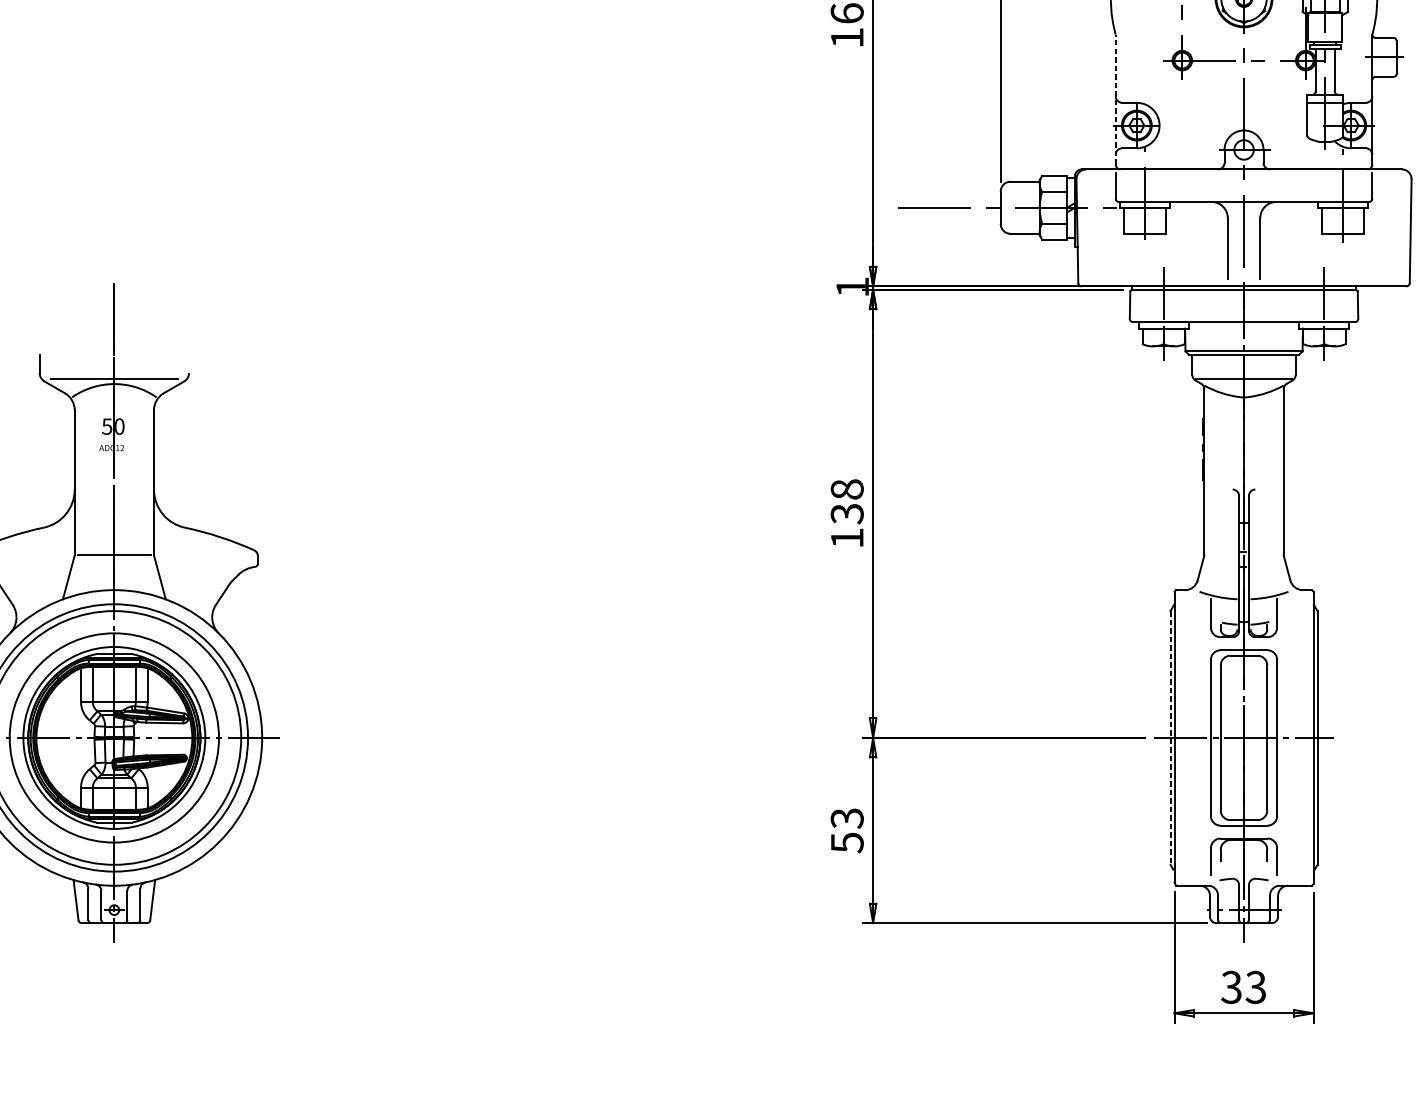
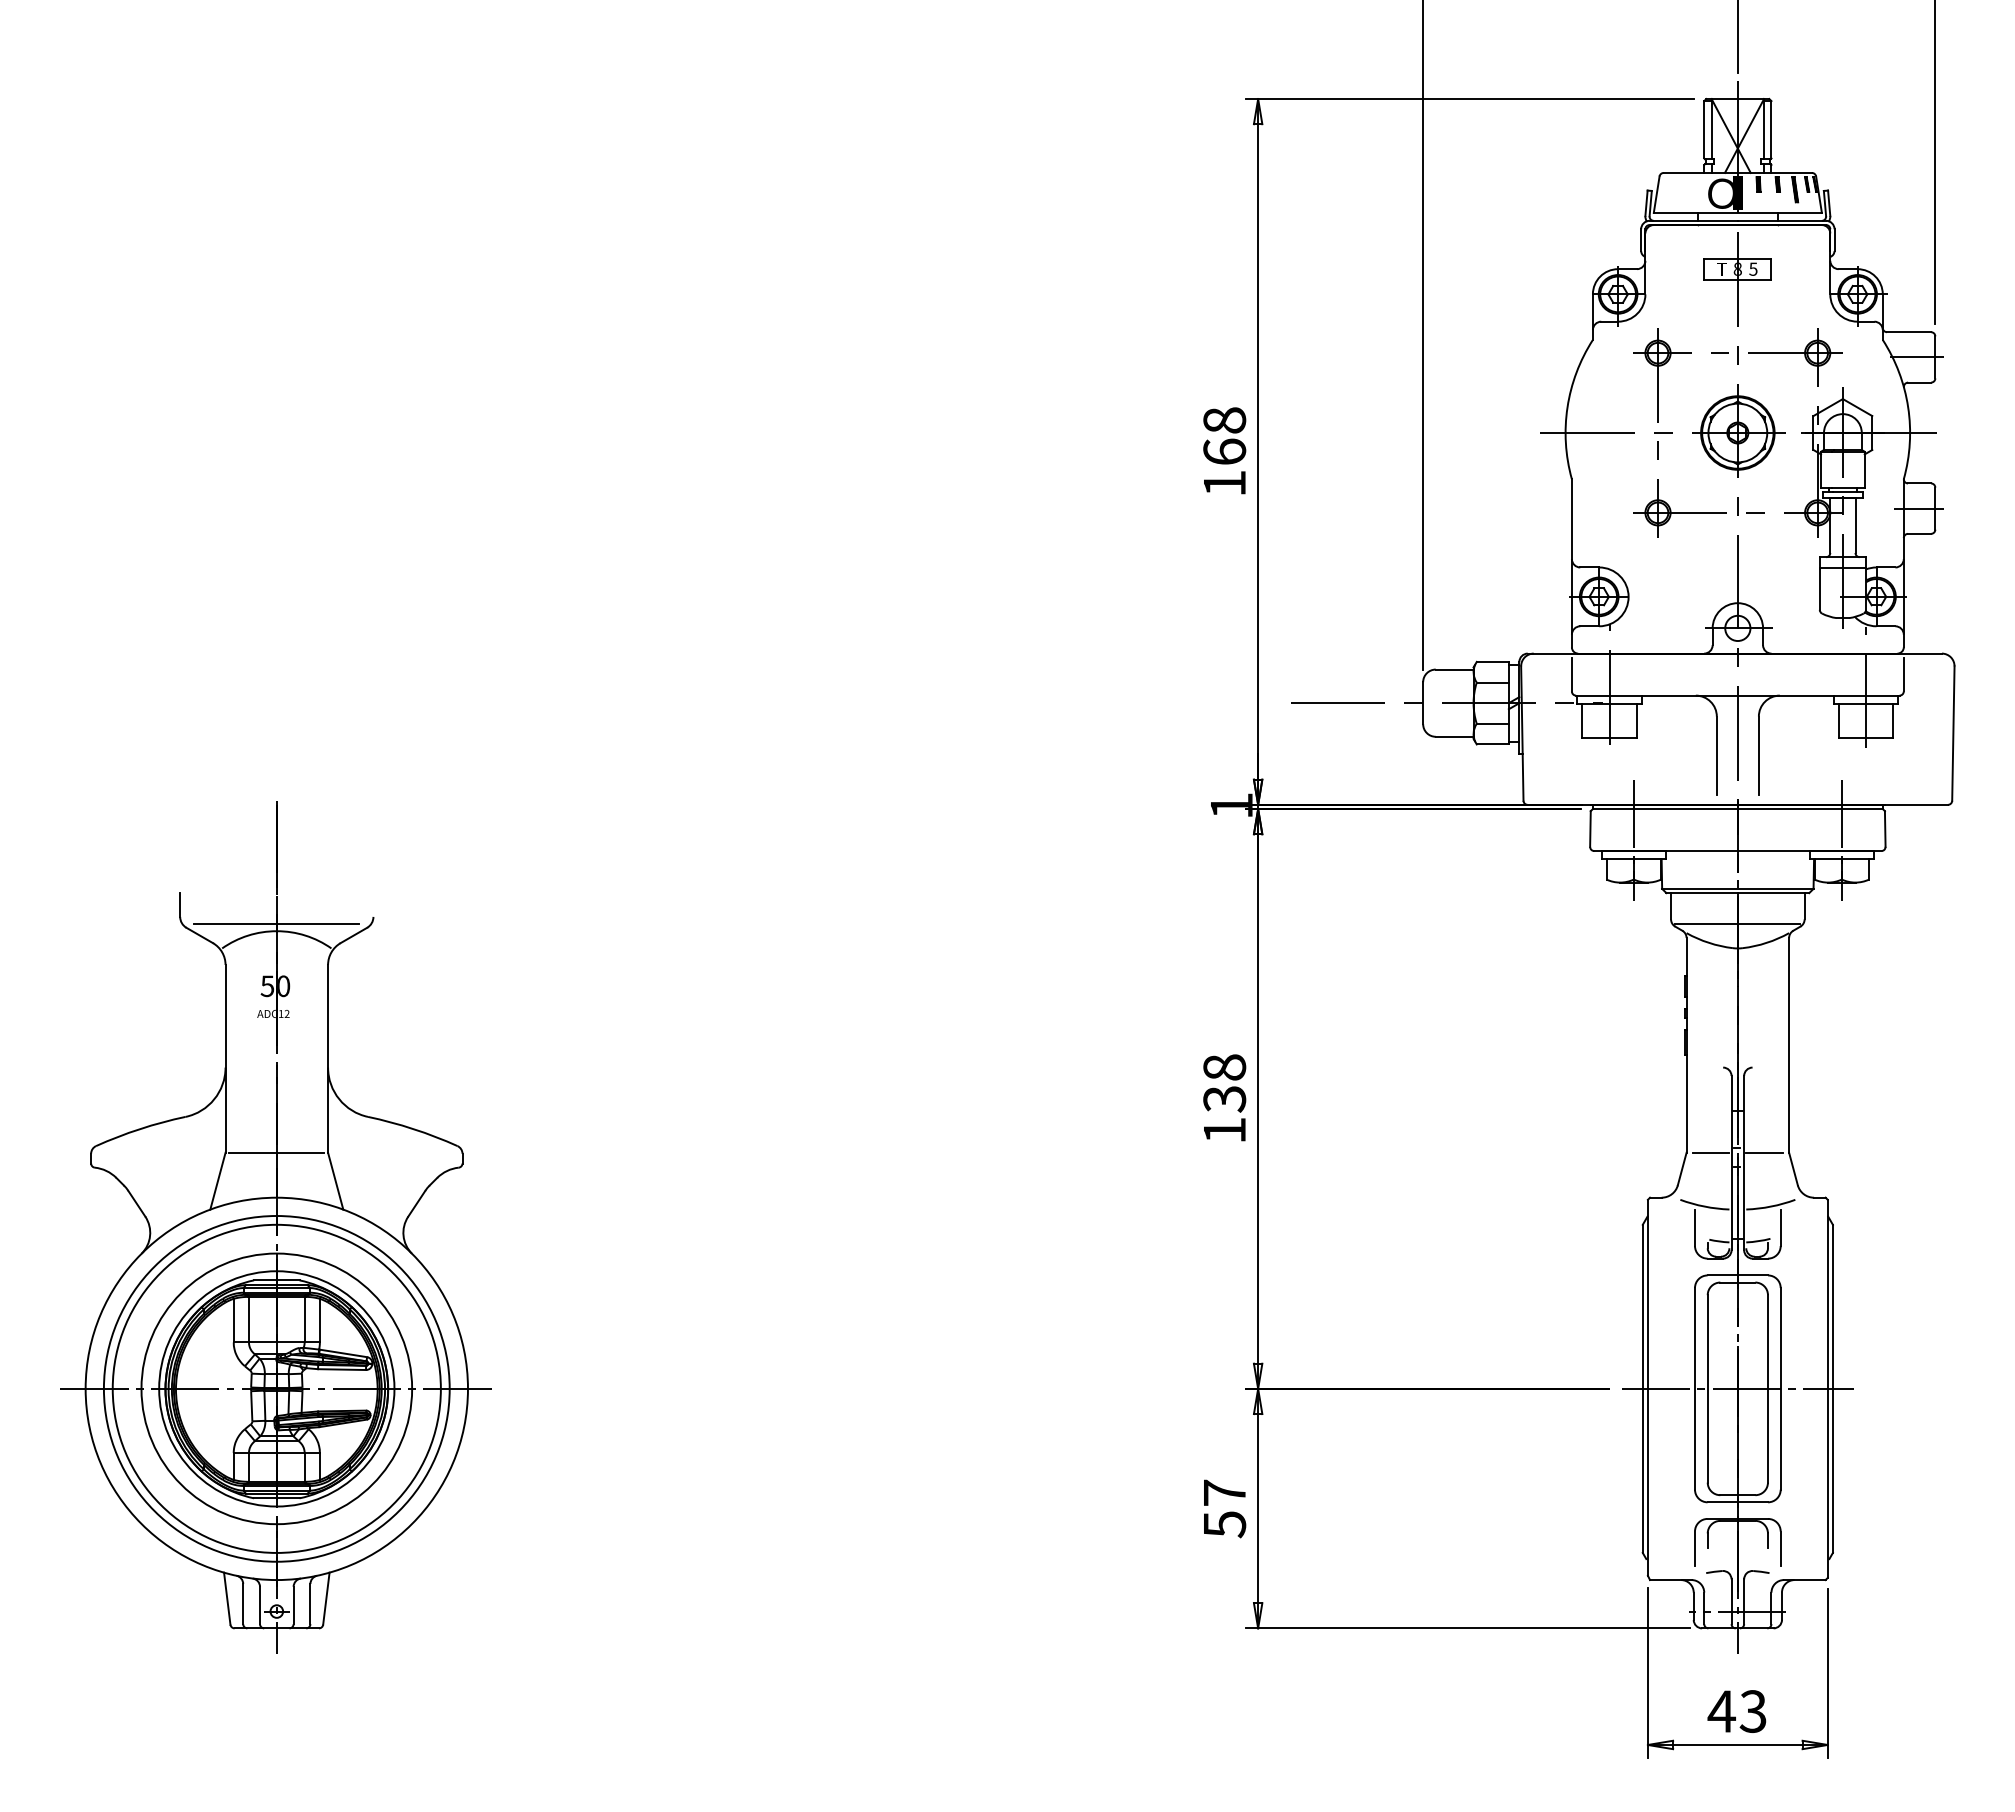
line: (1115, 99) -> (1571, 562), dashed -> solid
line: (1222, 555) -> (1710, 1152), added
line: (1264, 555) -> (1764, 1152), added
line: (1170, 738) -> (1642, 1389), dashed -> solid
text: (847, 818) -> (1224, 1492), 53 -> 57
text: (1231, 987) -> (1721, 1711), 33 -> 43

